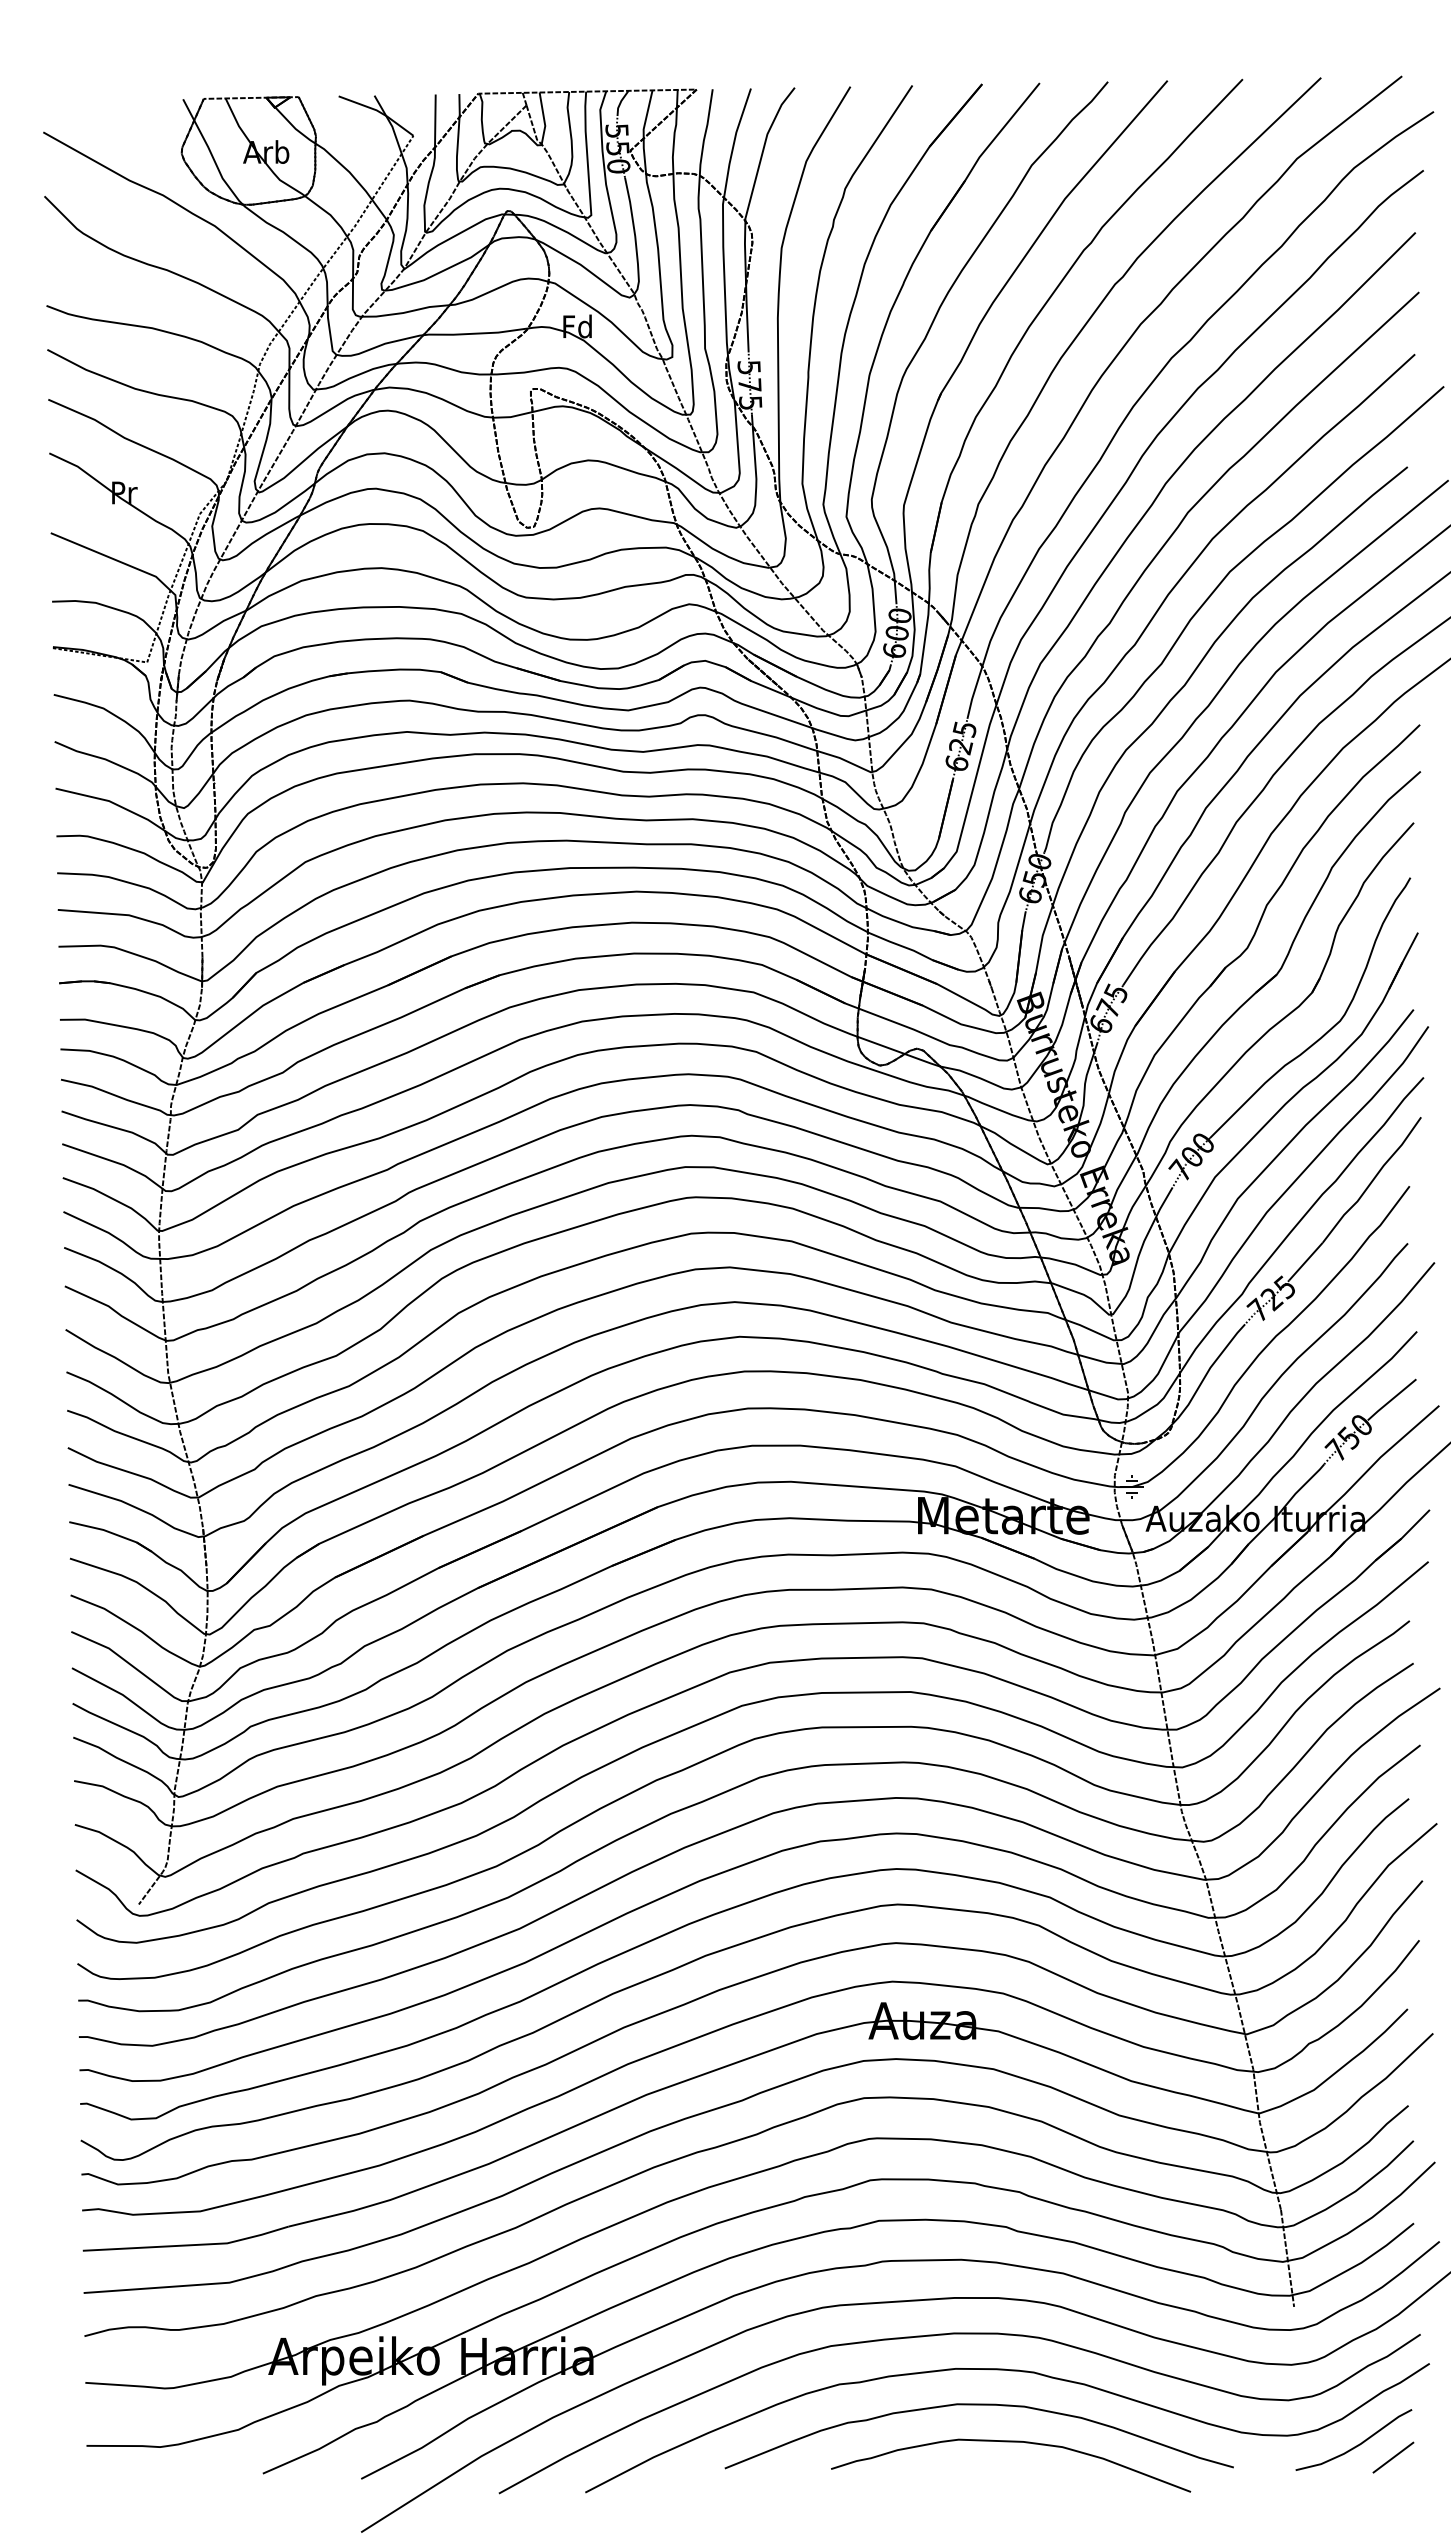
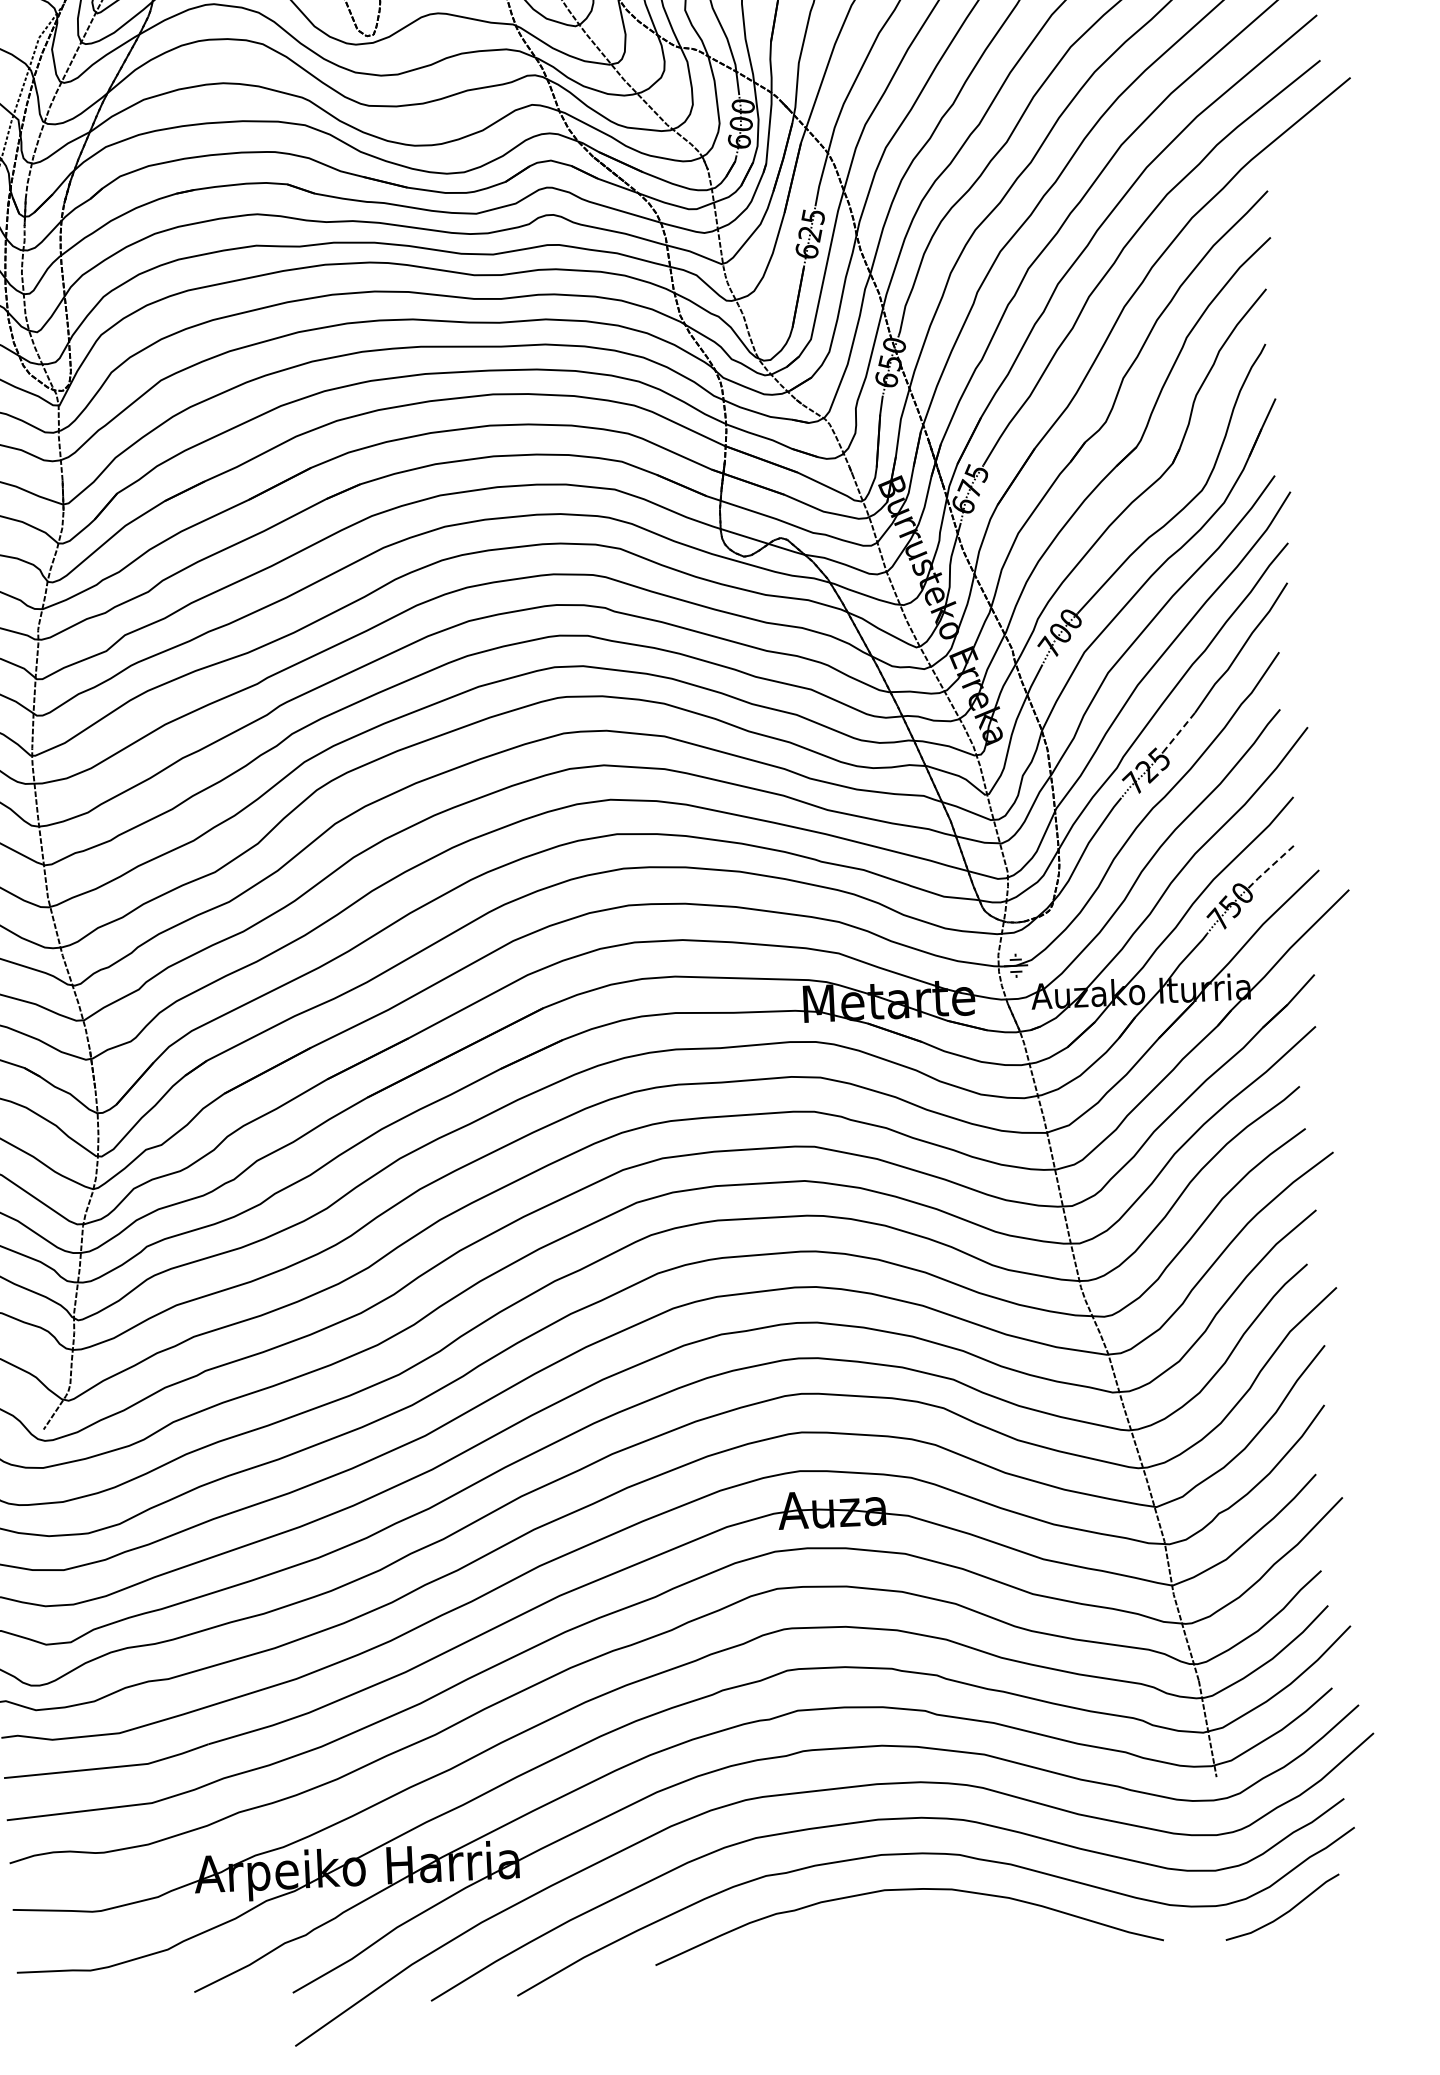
line: (1305, 1262) -> (1178, 733), solid -> dashed
line: (1391, 1399) -> (1271, 866), solid -> dashed
curve: (1011, 2442) -> (940, 1925), removed
line: (1393, 2457) -> (1322, 1922), removed

